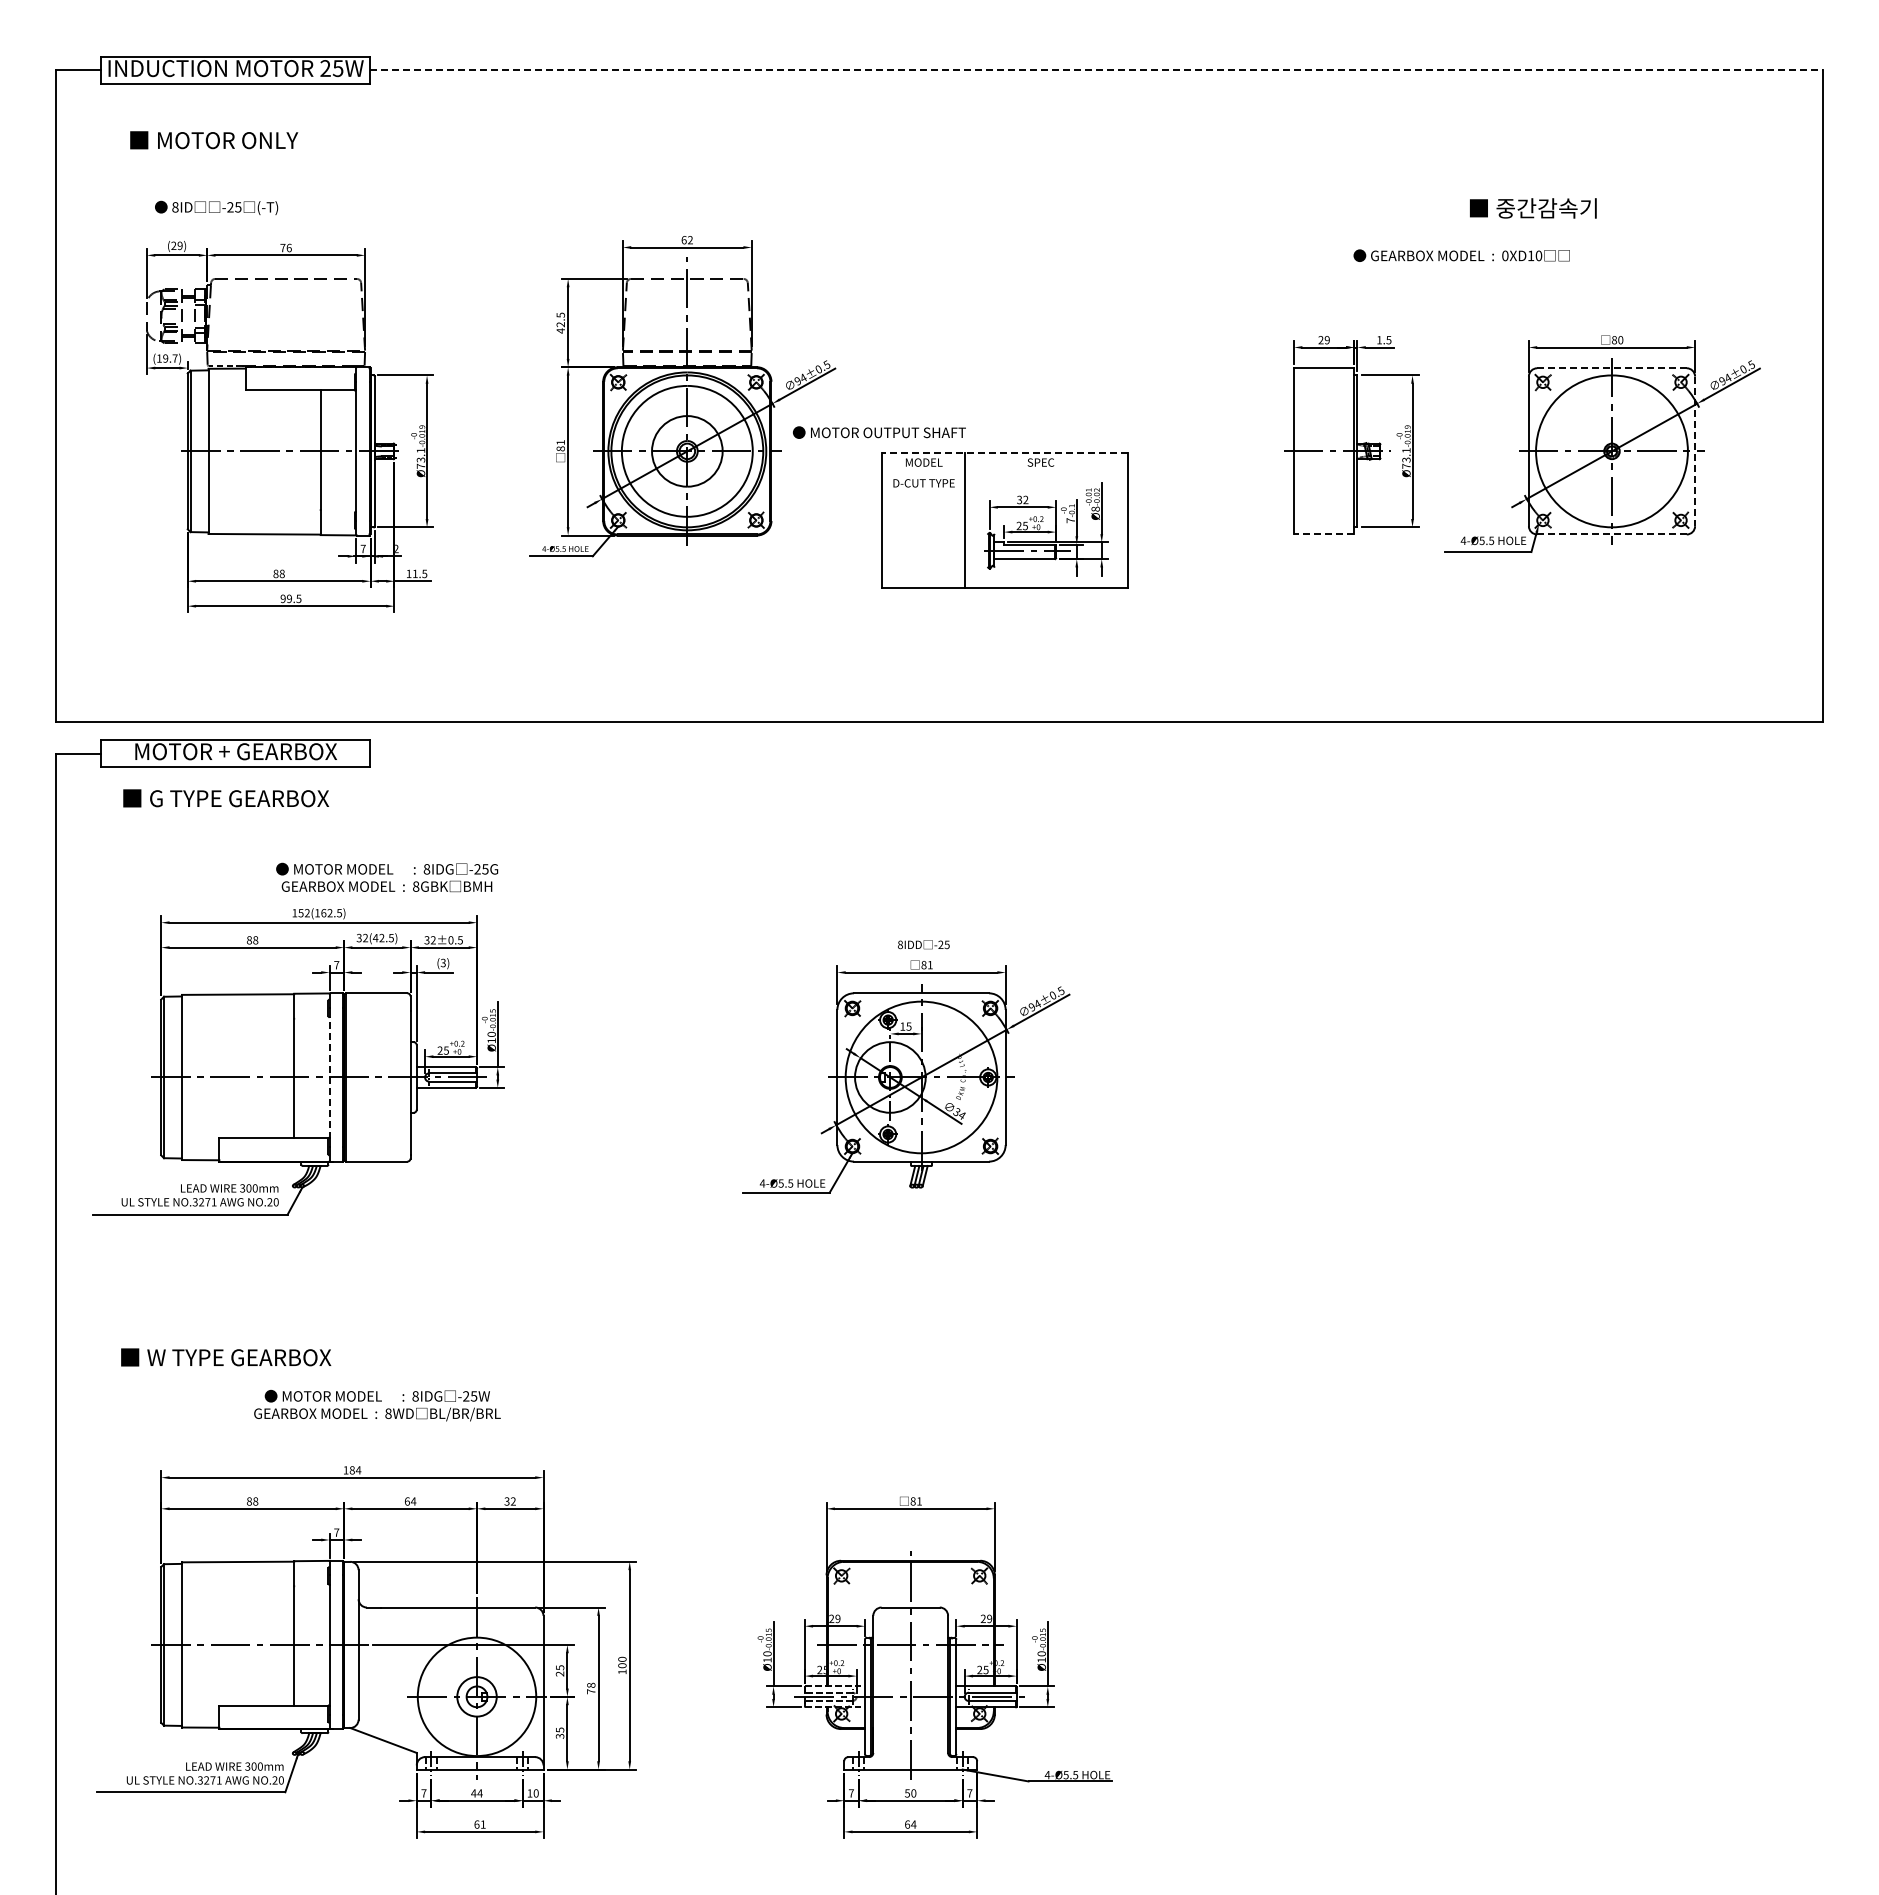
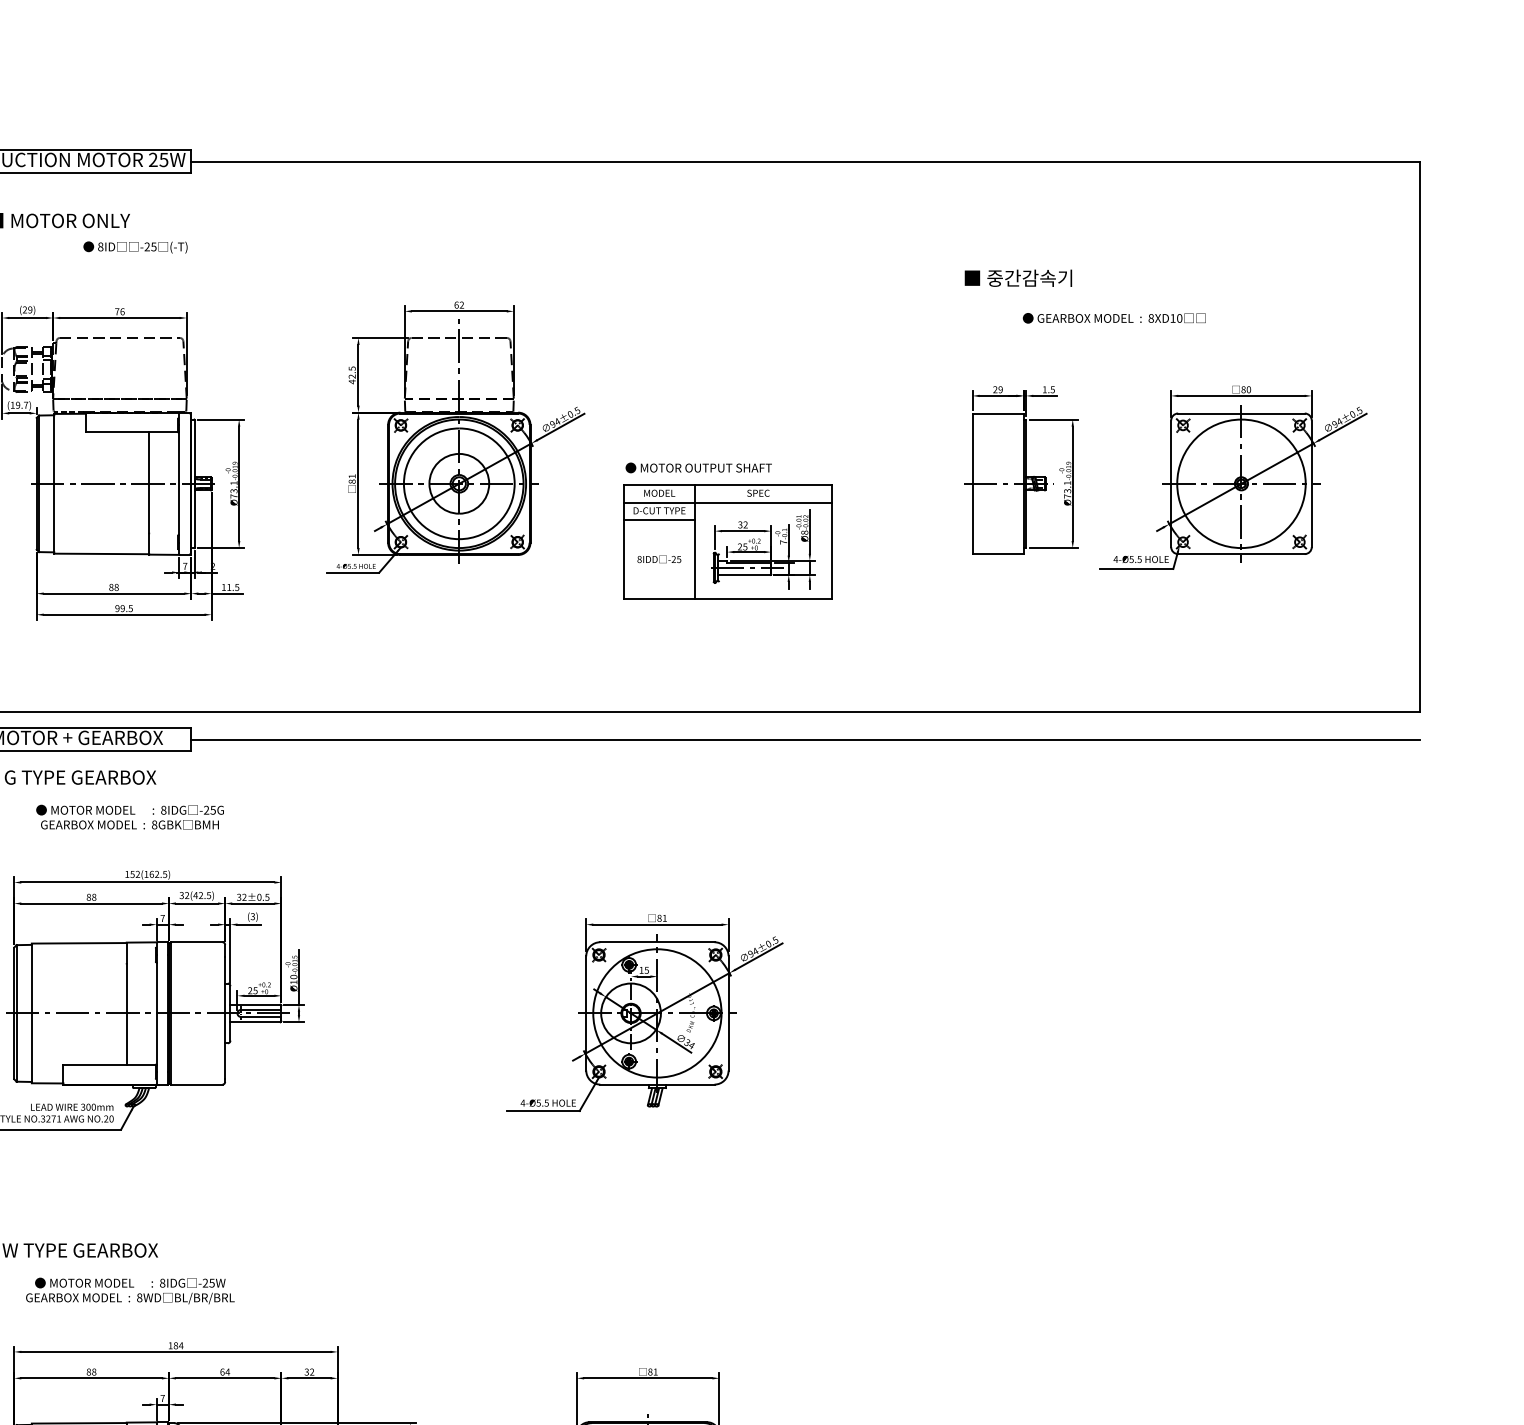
line: (1096, 70) -> (805, 161), dashed -> solid
text: (216, 207) -> (135, 247), moved
text: (1533, 208) -> (1018, 278), moved
text: (1505, 255) -> (1151, 318), 0XD10 -> 8XD10
line: (1611, 368) -> (1241, 413), dashed -> solid
text: (879, 432) -> (698, 467), moved
line: (1695, 451) -> (1312, 483), dashed -> solid
line: (1005, 453) -> (728, 485), dashed -> solid
line: (1004, 473) -> (727, 502), added
line: (923, 494) -> (659, 520), added
line: (1323, 534) -> (997, 554), dashed -> solid
line: (1611, 534) -> (1241, 554), dashed -> solid
line: (1096, 753) -> (805, 739), added
text: (387, 877) -> (130, 817), moved
text: (923, 944) -> (659, 559), moved
line: (329, 1078) -> (156, 1014), dashed -> solid
text: (377, 1405) -> (130, 1290), moved

